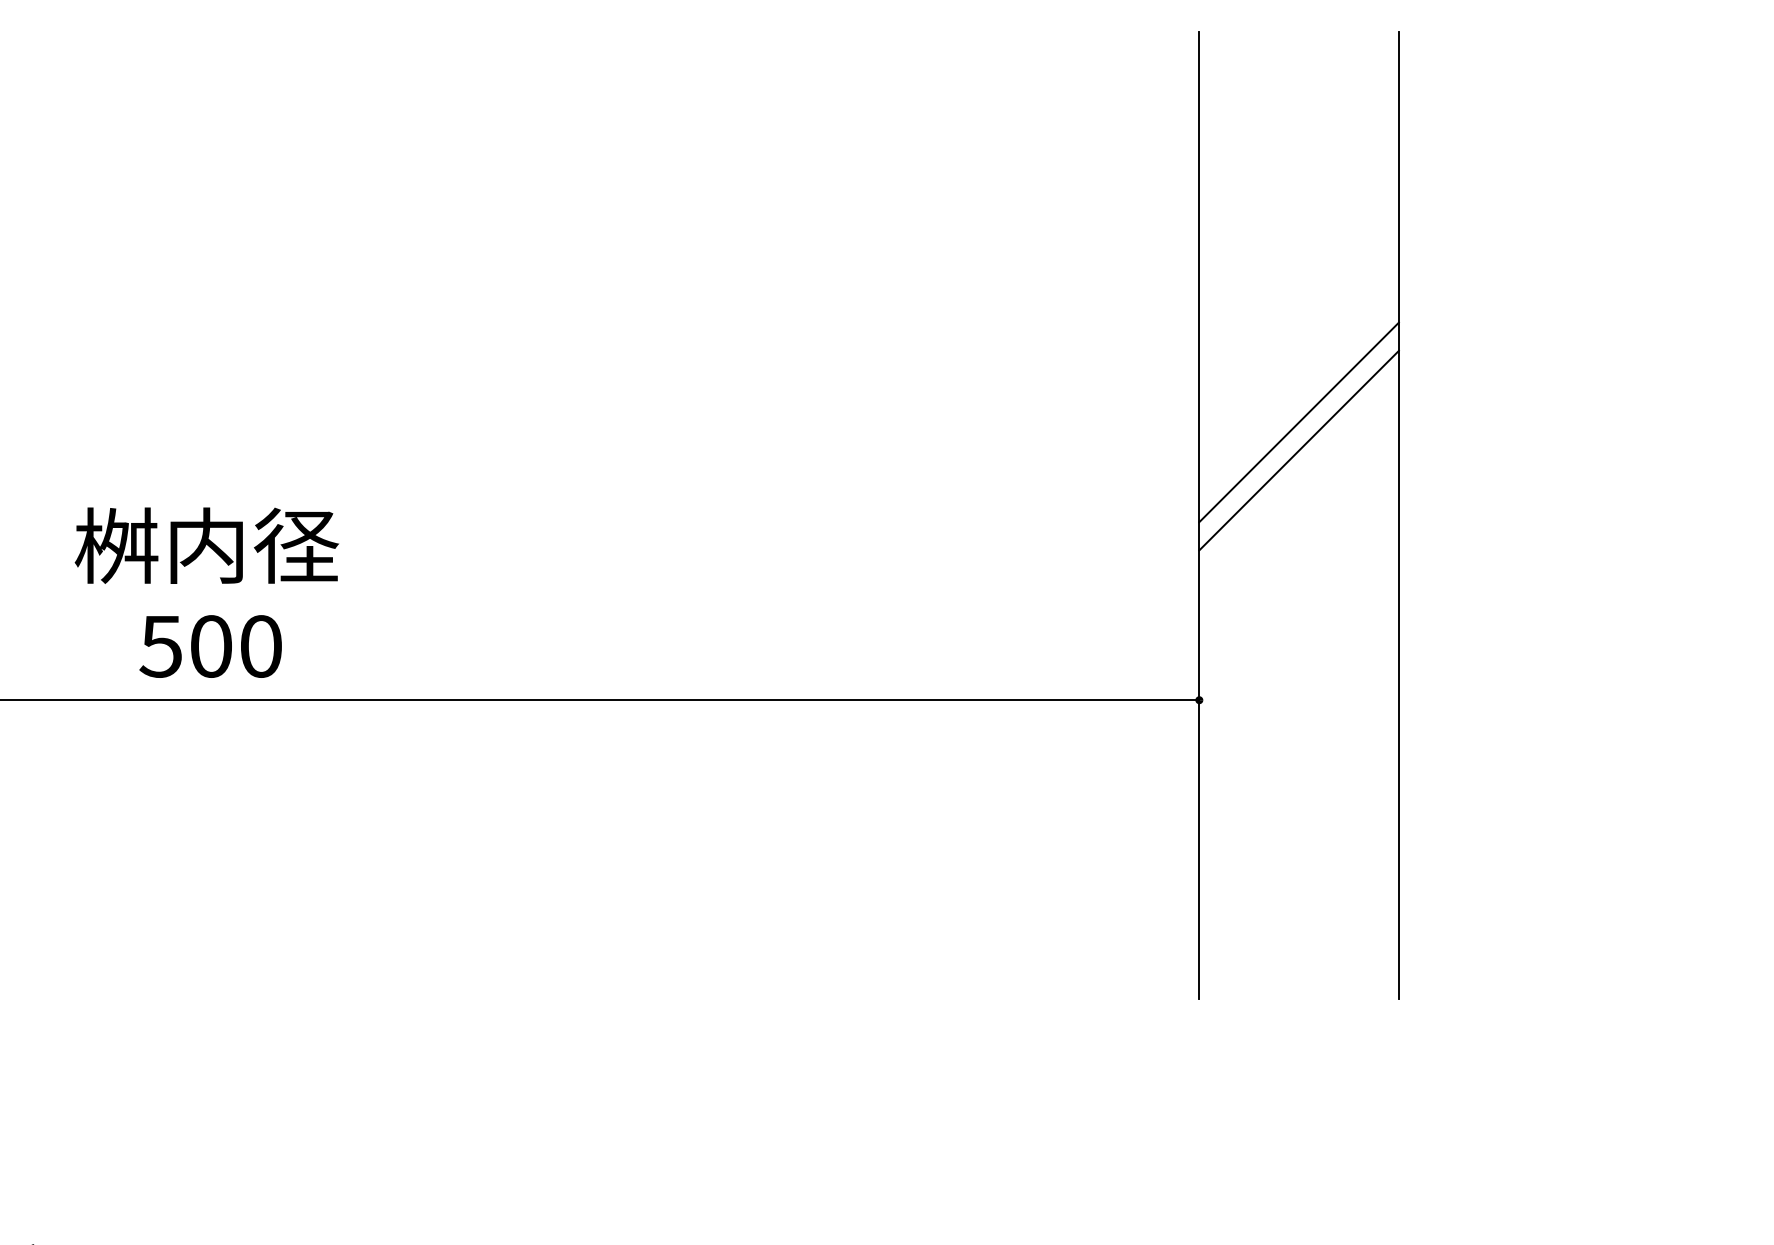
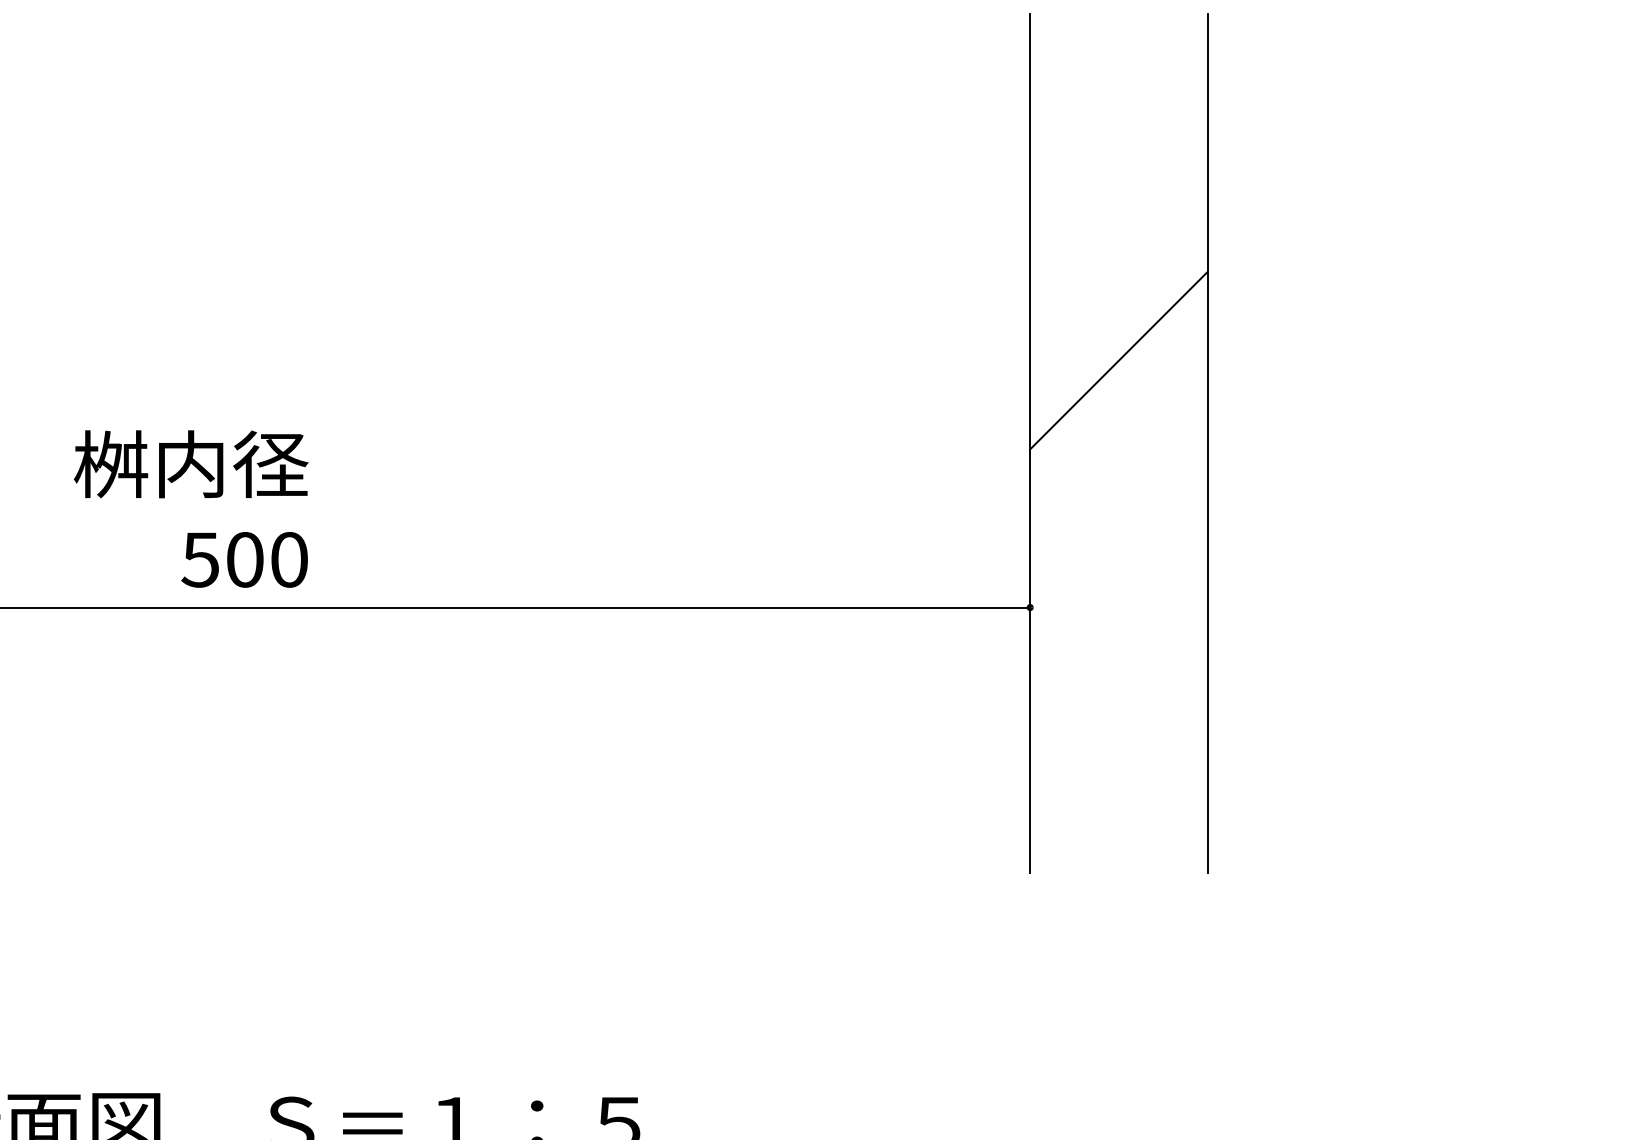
line: (1298, 450) -> (1118, 385), removed
text: (207, 545) -> (191, 464), moved
text: (210, 646) -> (244, 559), moved

